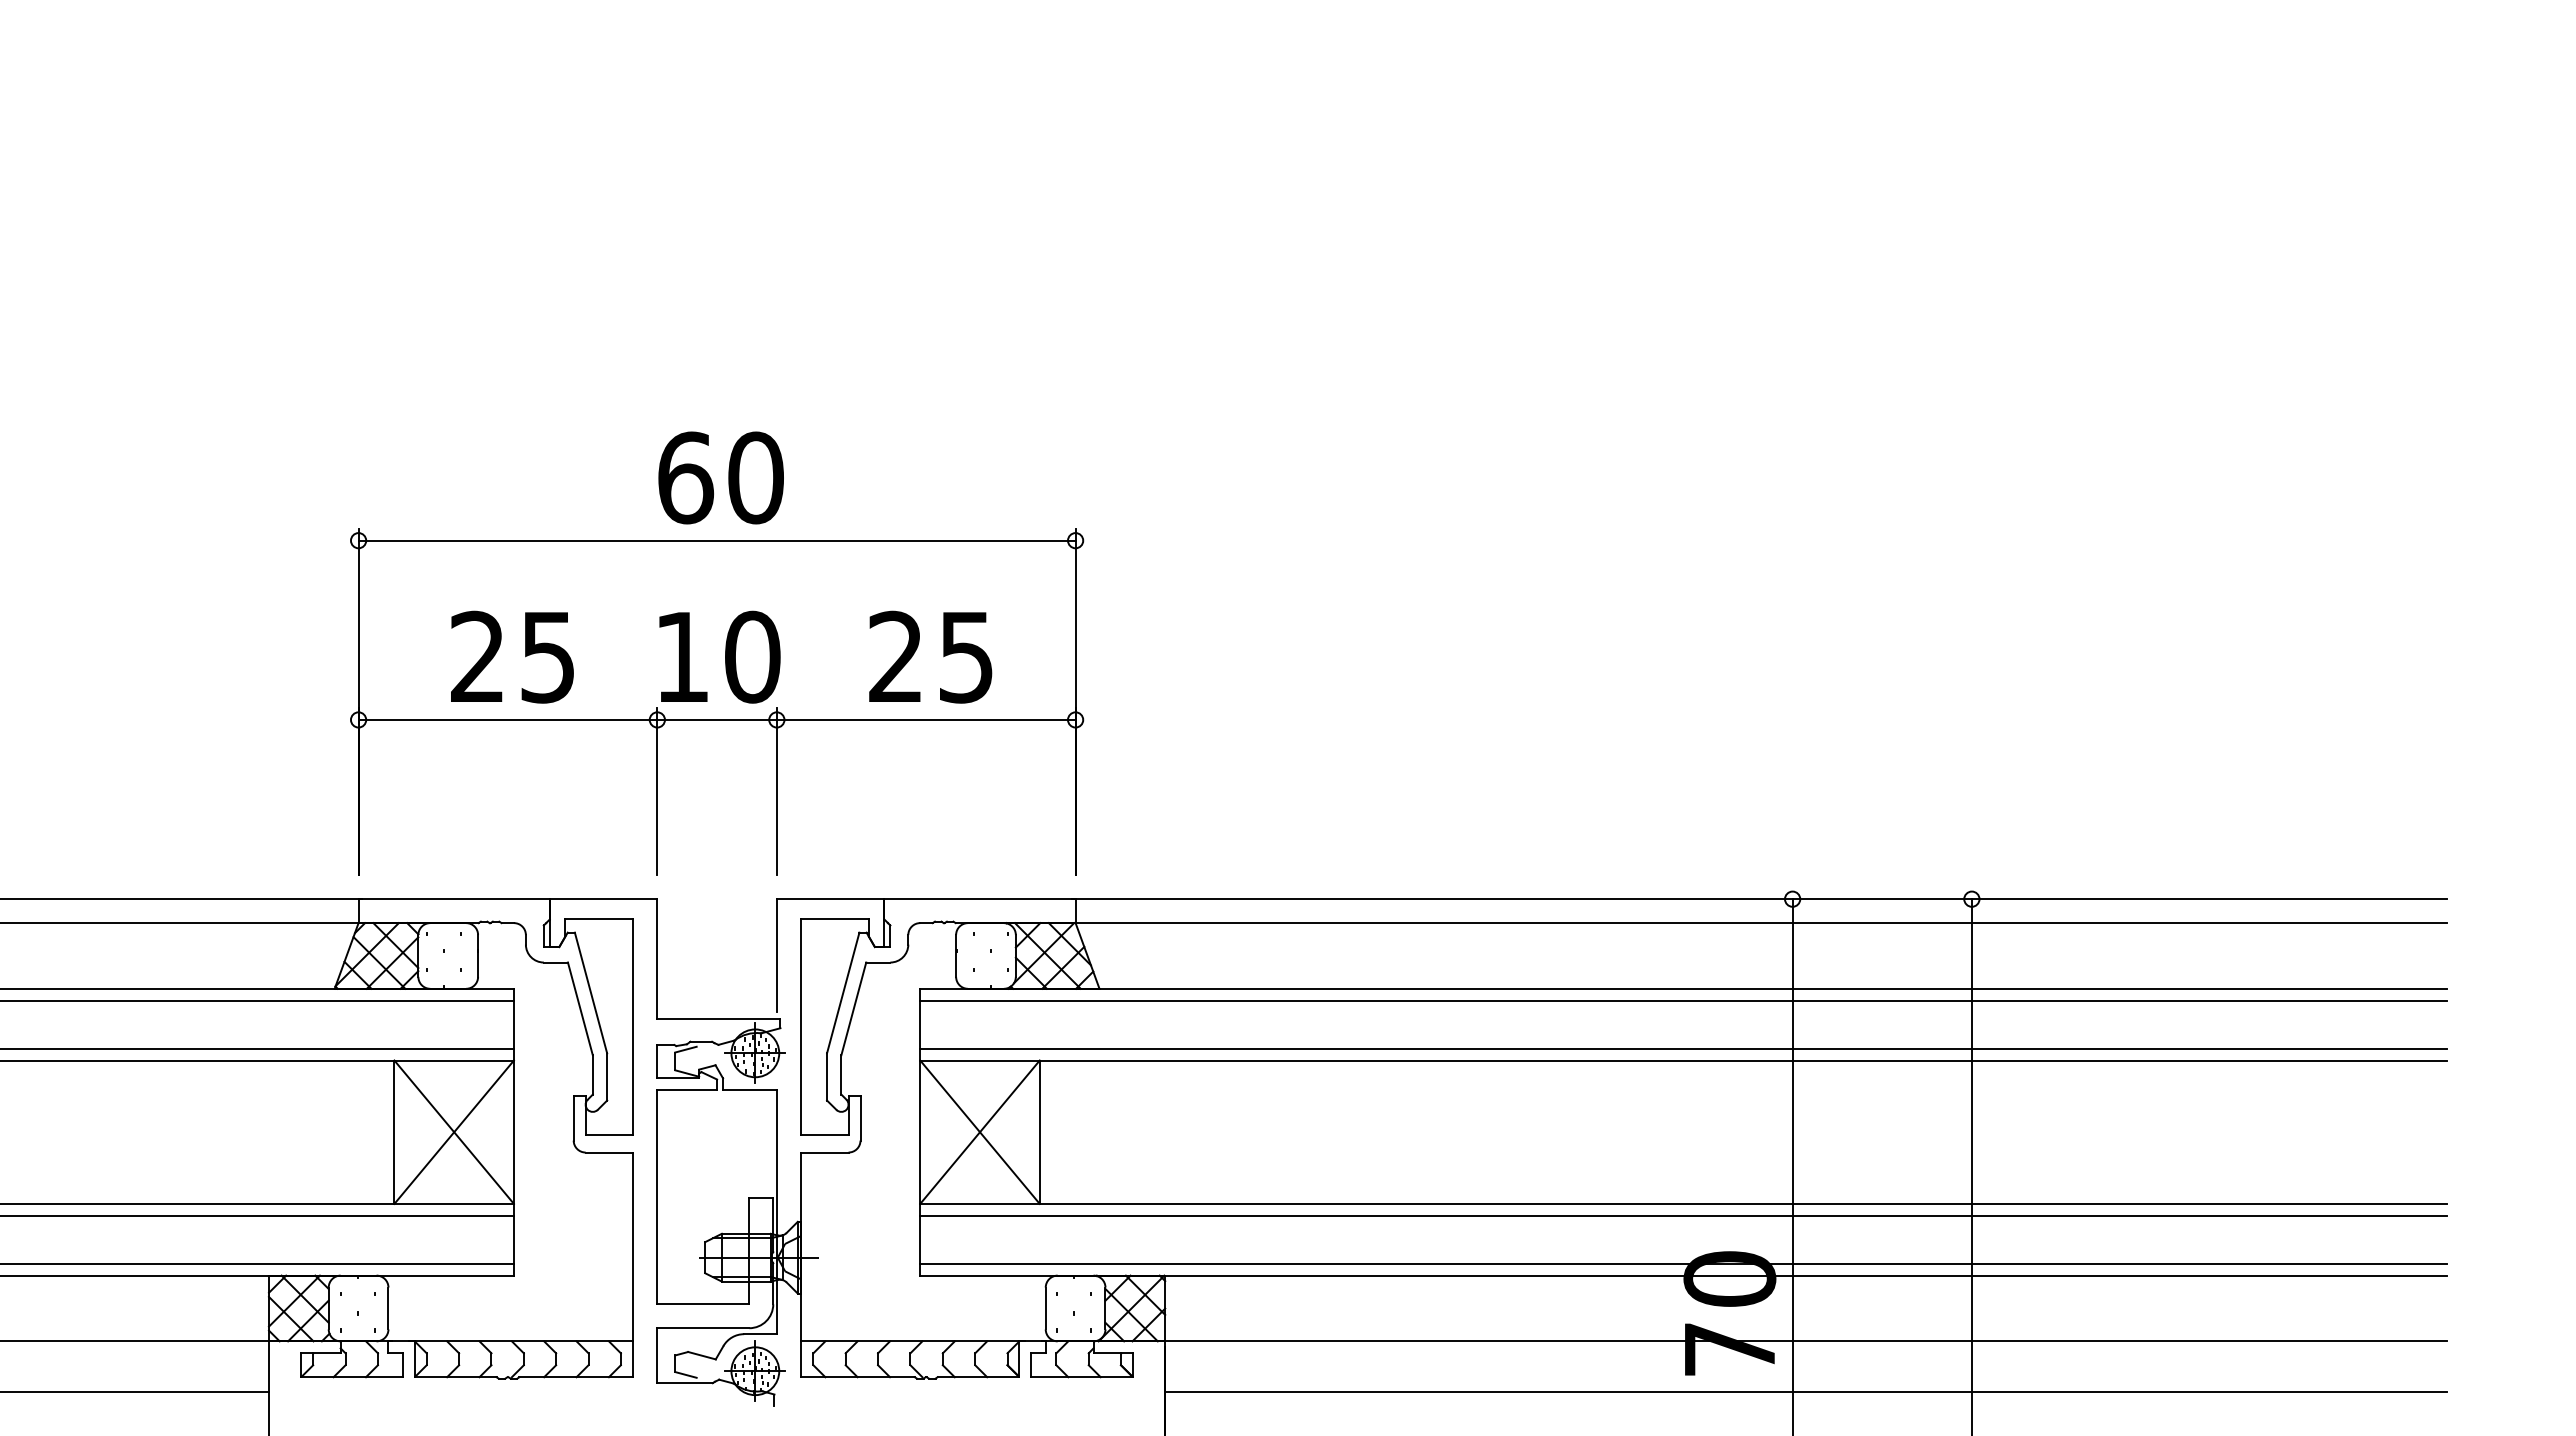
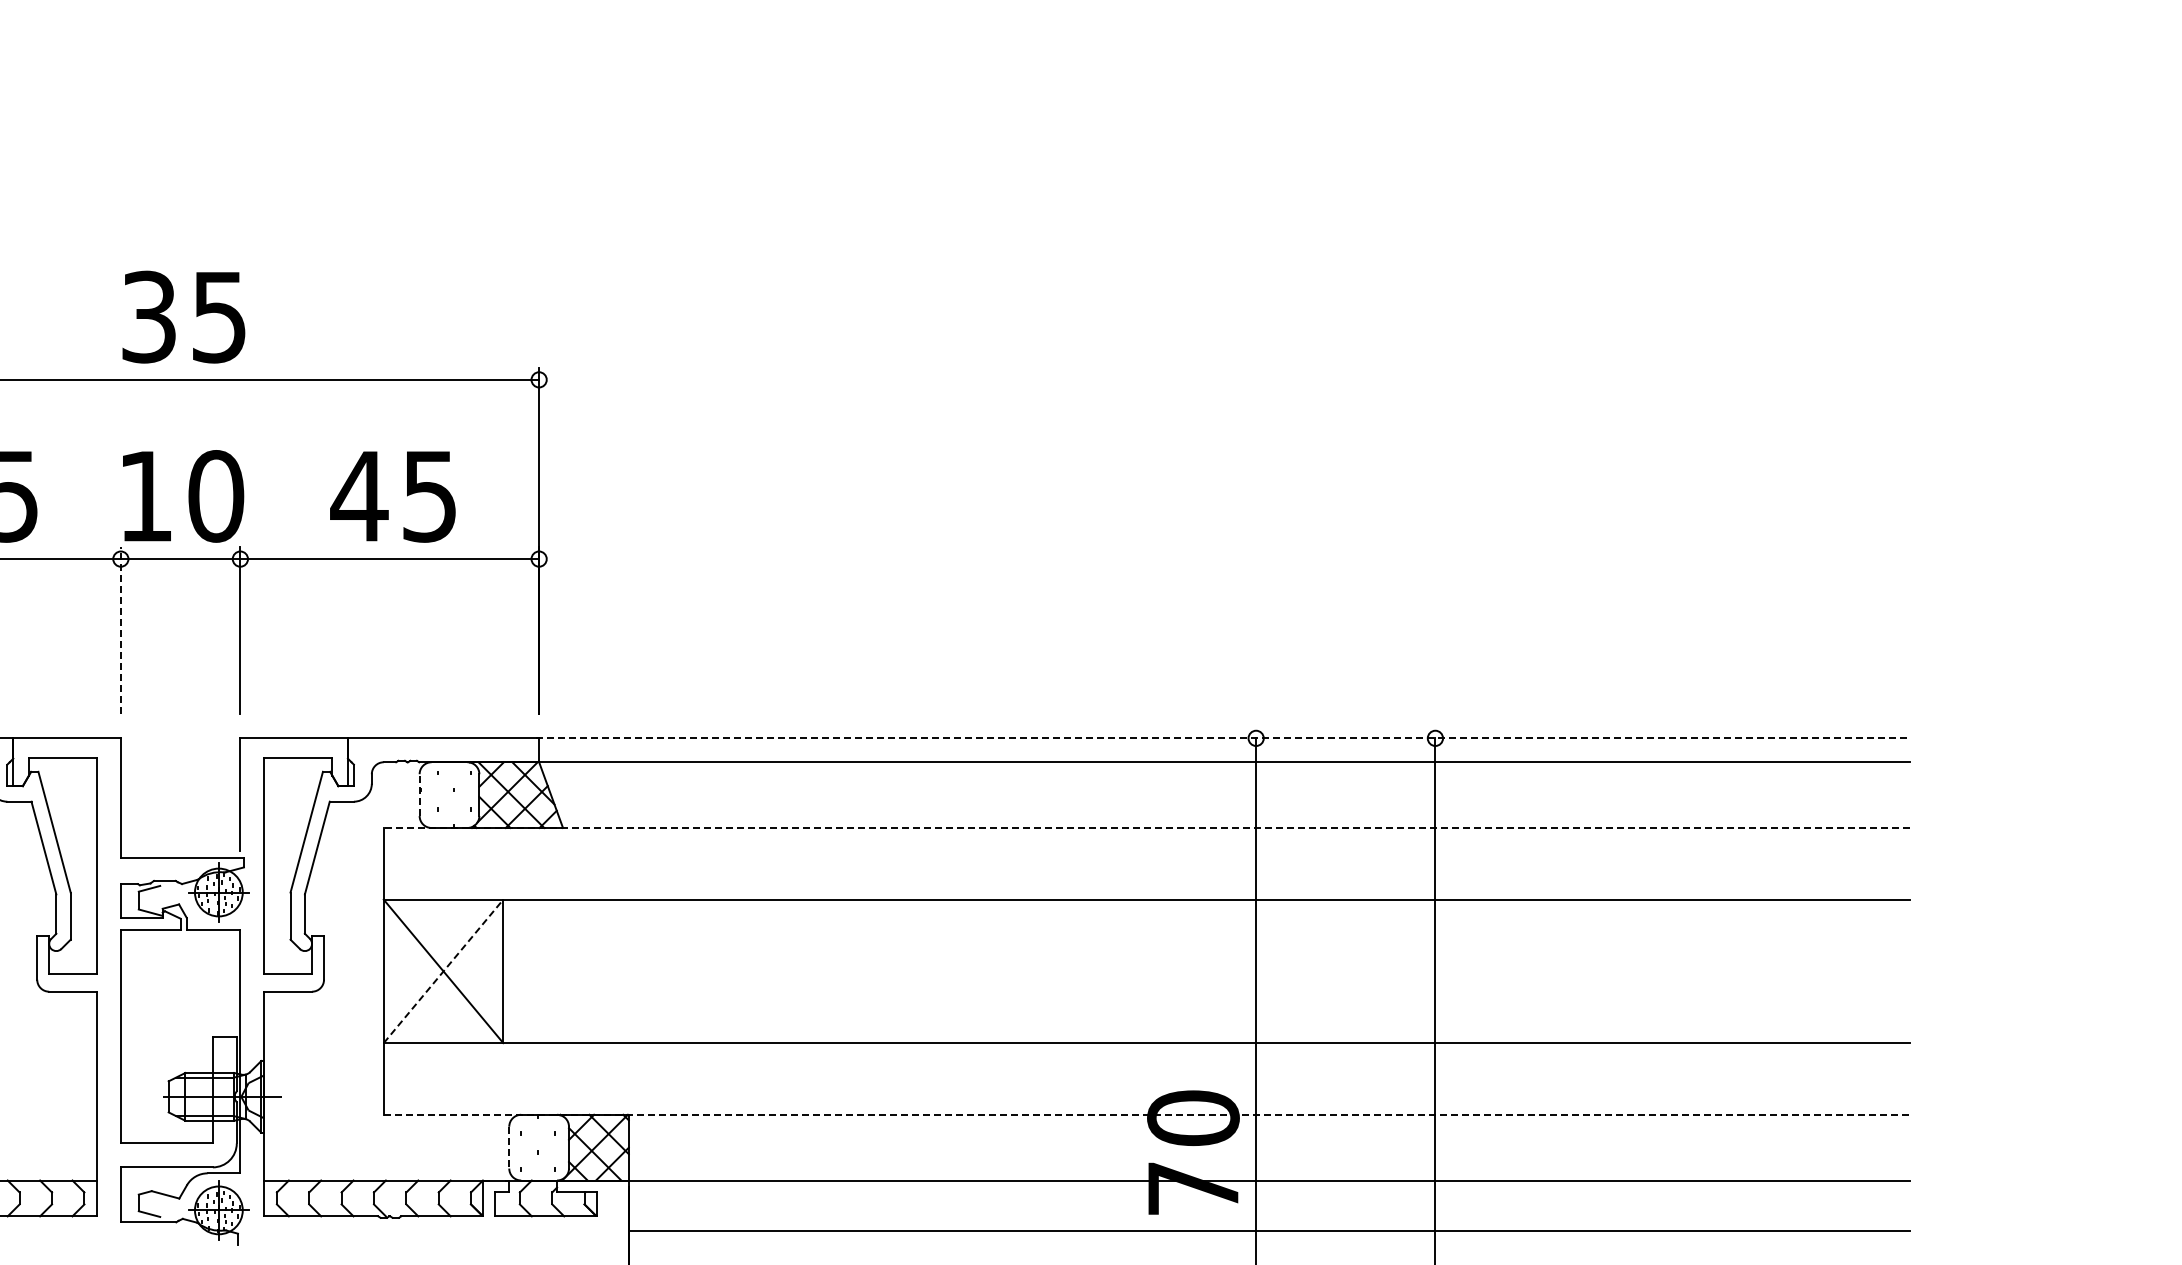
text: (720, 477) -> (184, 316), 60 -> 35
text: (895, 655) -> (359, 494), 25 -> 45
line: (657, 791) -> (121, 630), solid -> dashed
line: (1759, 899) -> (1223, 738), solid -> dashed
line: (956, 955) -> (420, 794), solid -> dashed
line: (1683, 988) -> (1147, 827), solid -> dashed
line: (1683, 1000) -> (1147, 839), removed
line: (1683, 1048) -> (1147, 887), removed
line: (980, 1131) -> (444, 970), solid -> dashed
line: (1683, 1215) -> (1147, 1054), removed
line: (1683, 1263) -> (1147, 1102), removed
line: (1684, 1275) -> (1148, 1114), solid -> dashed
line: (1045, 1308) -> (509, 1147), solid -> dashed

